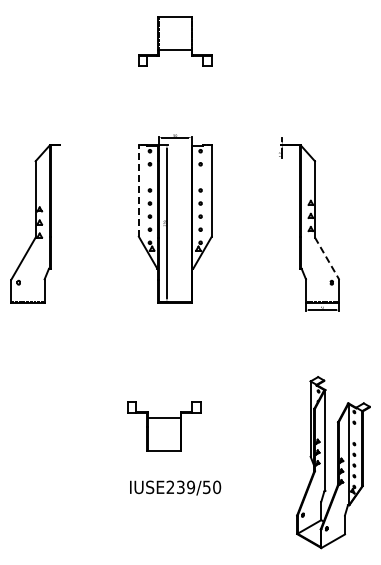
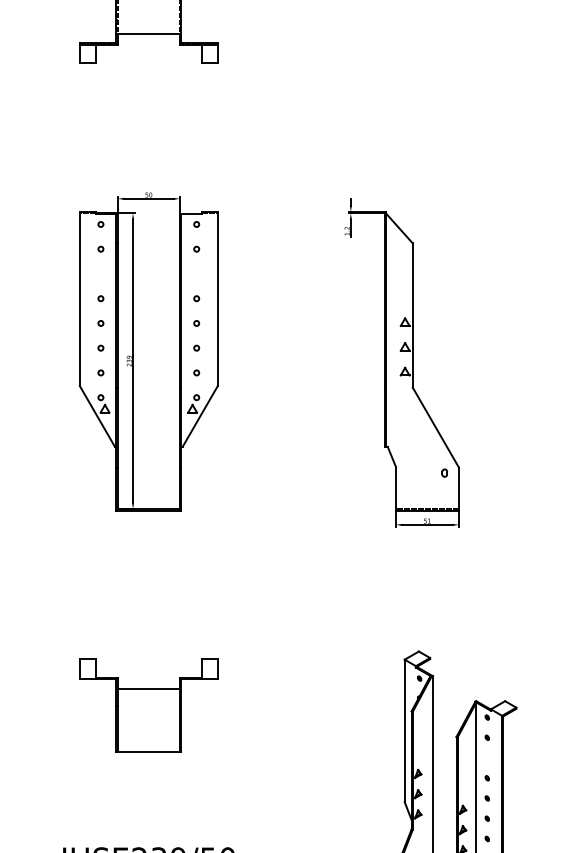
line: (138, 190) -> (79, 298), dashed -> solid
line: (327, 259) -> (436, 429), dashed -> solid
part: (164, 426) -> (149, 705), moved

